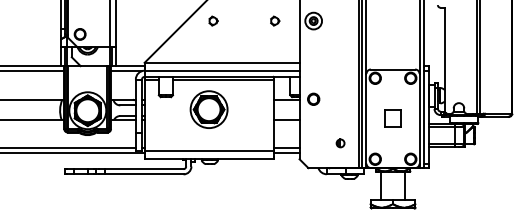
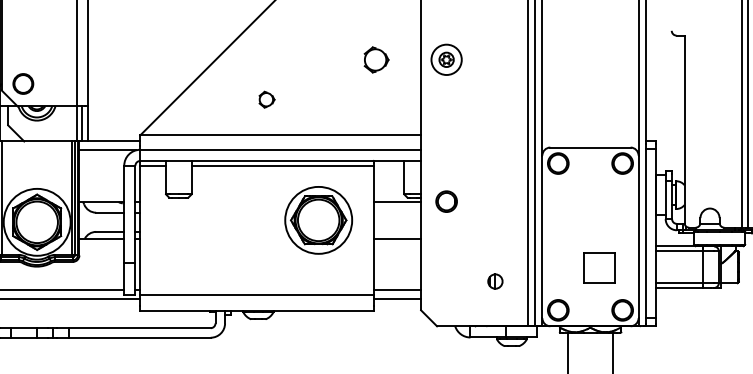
part: (213, 20) -> (266, 98), moved
part: (275, 20) -> (377, 58), size x1.6
part: (208, 109) -> (317, 220), moved
part: (392, 118) -> (598, 267), moved

